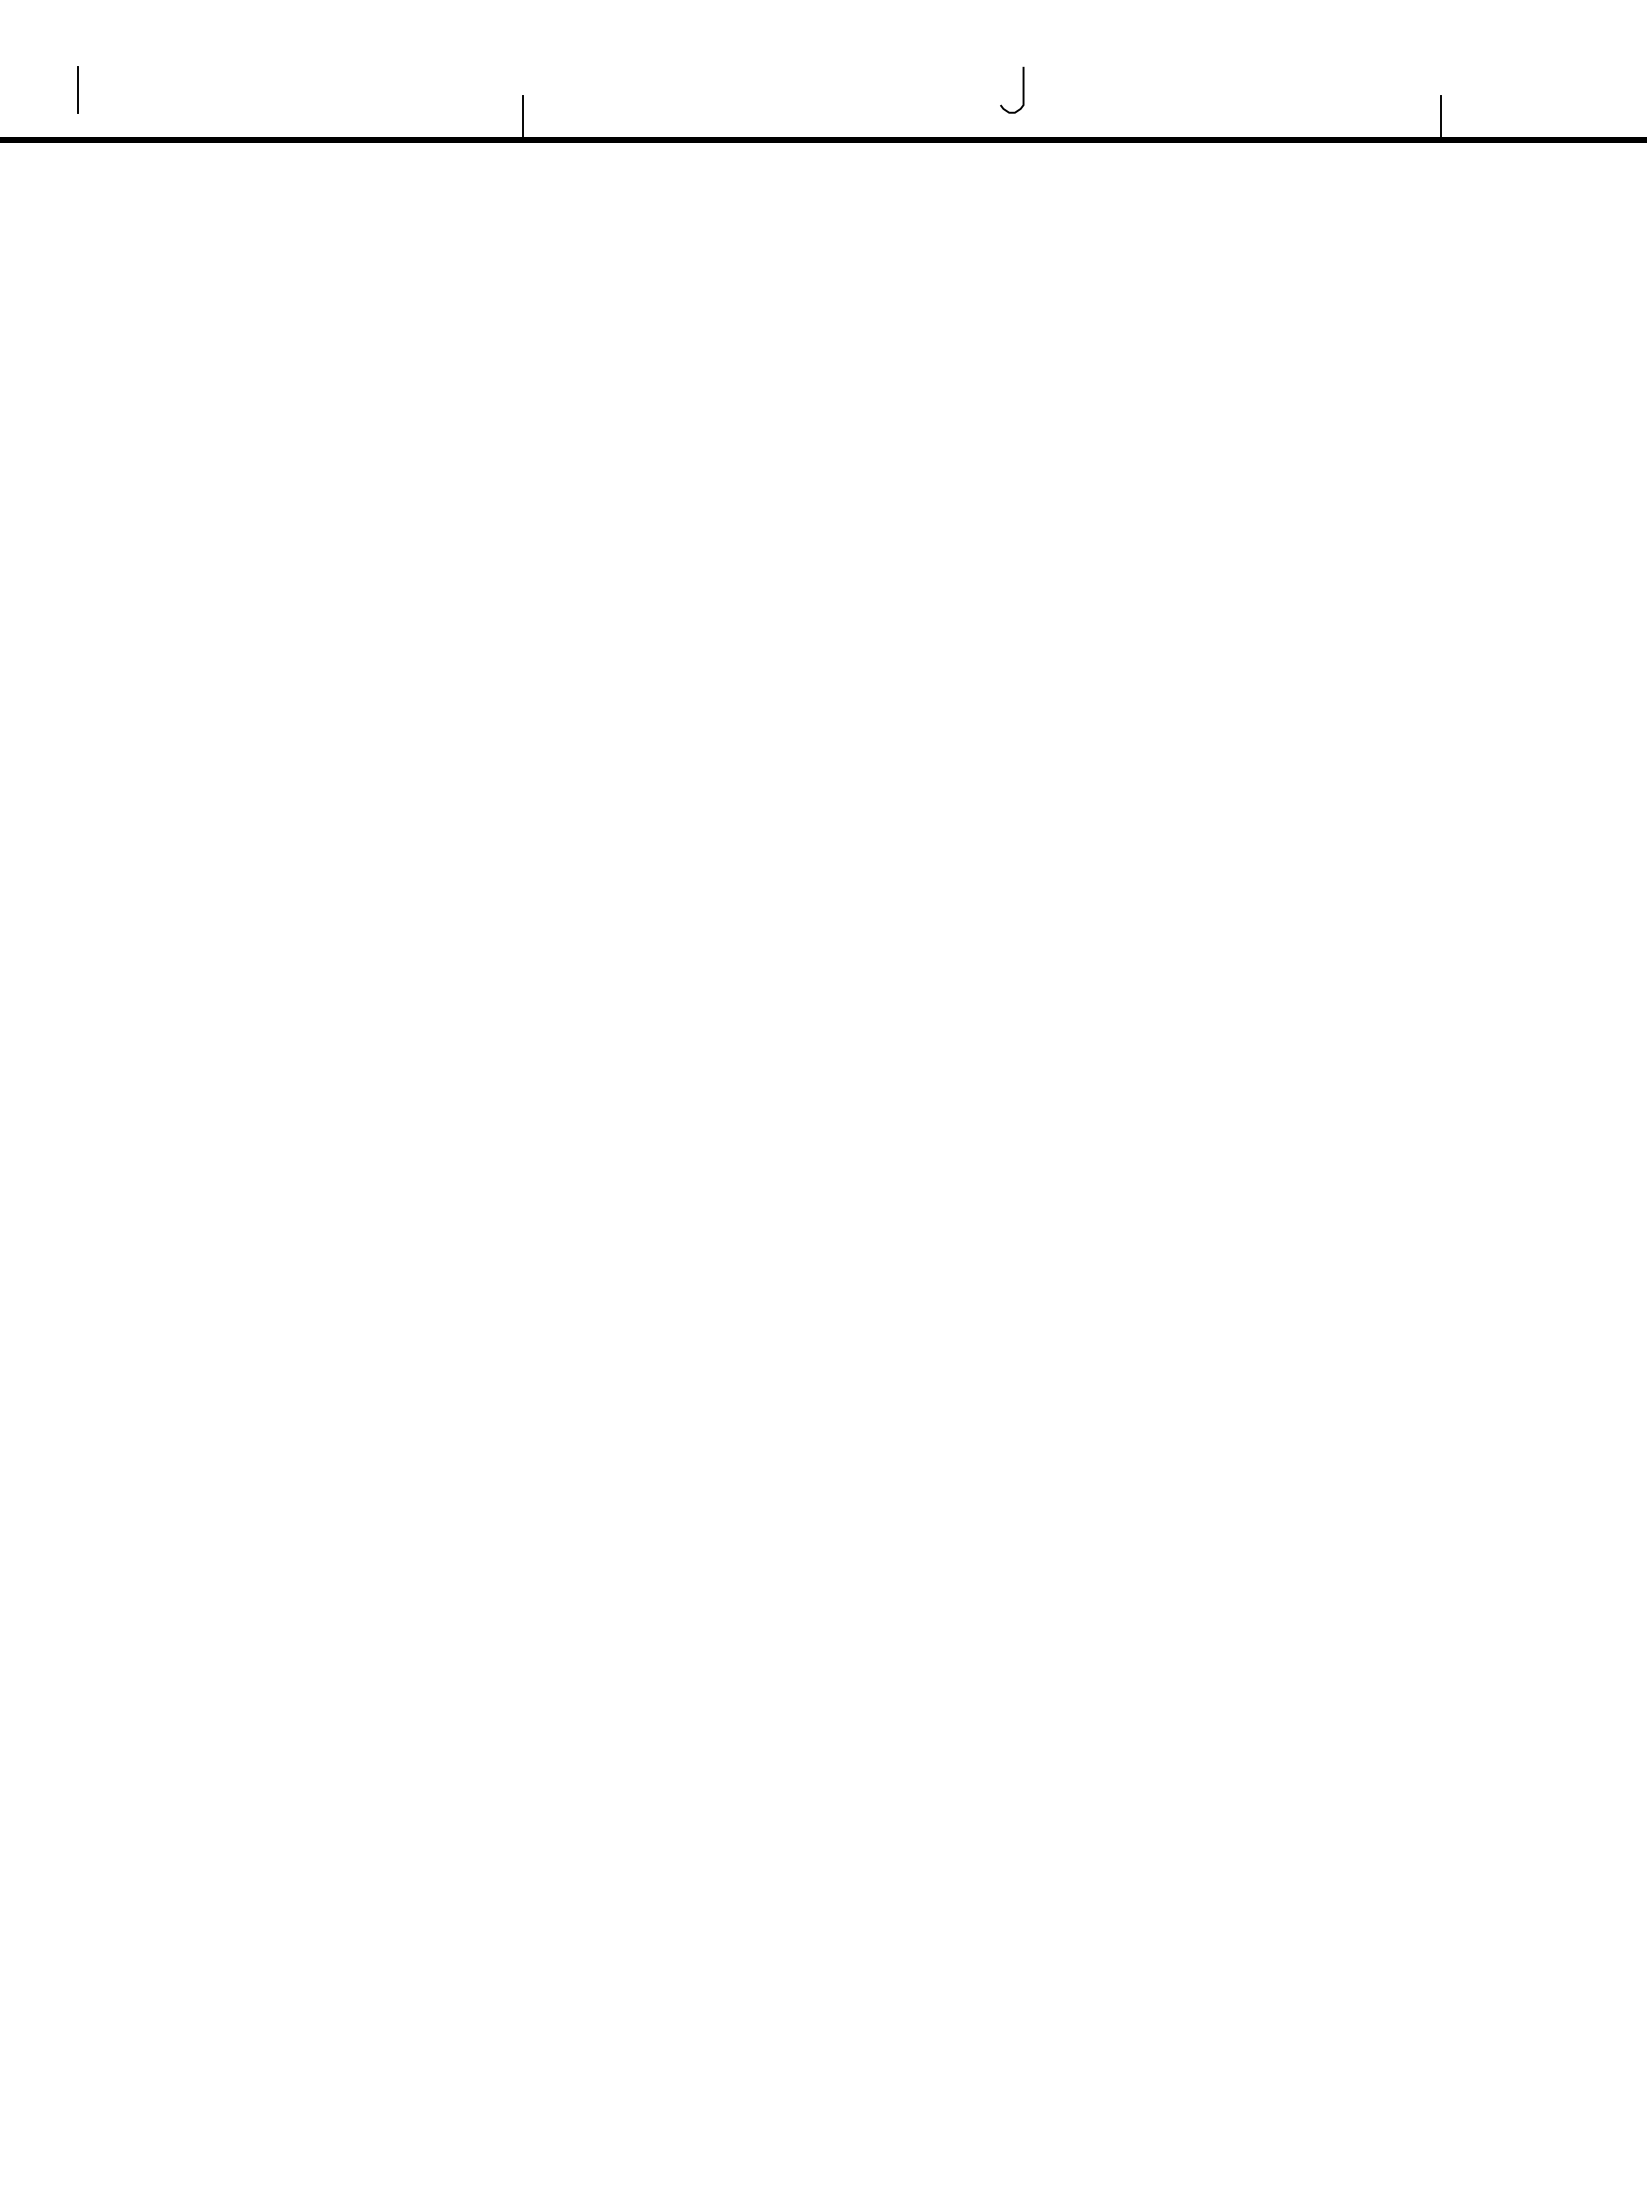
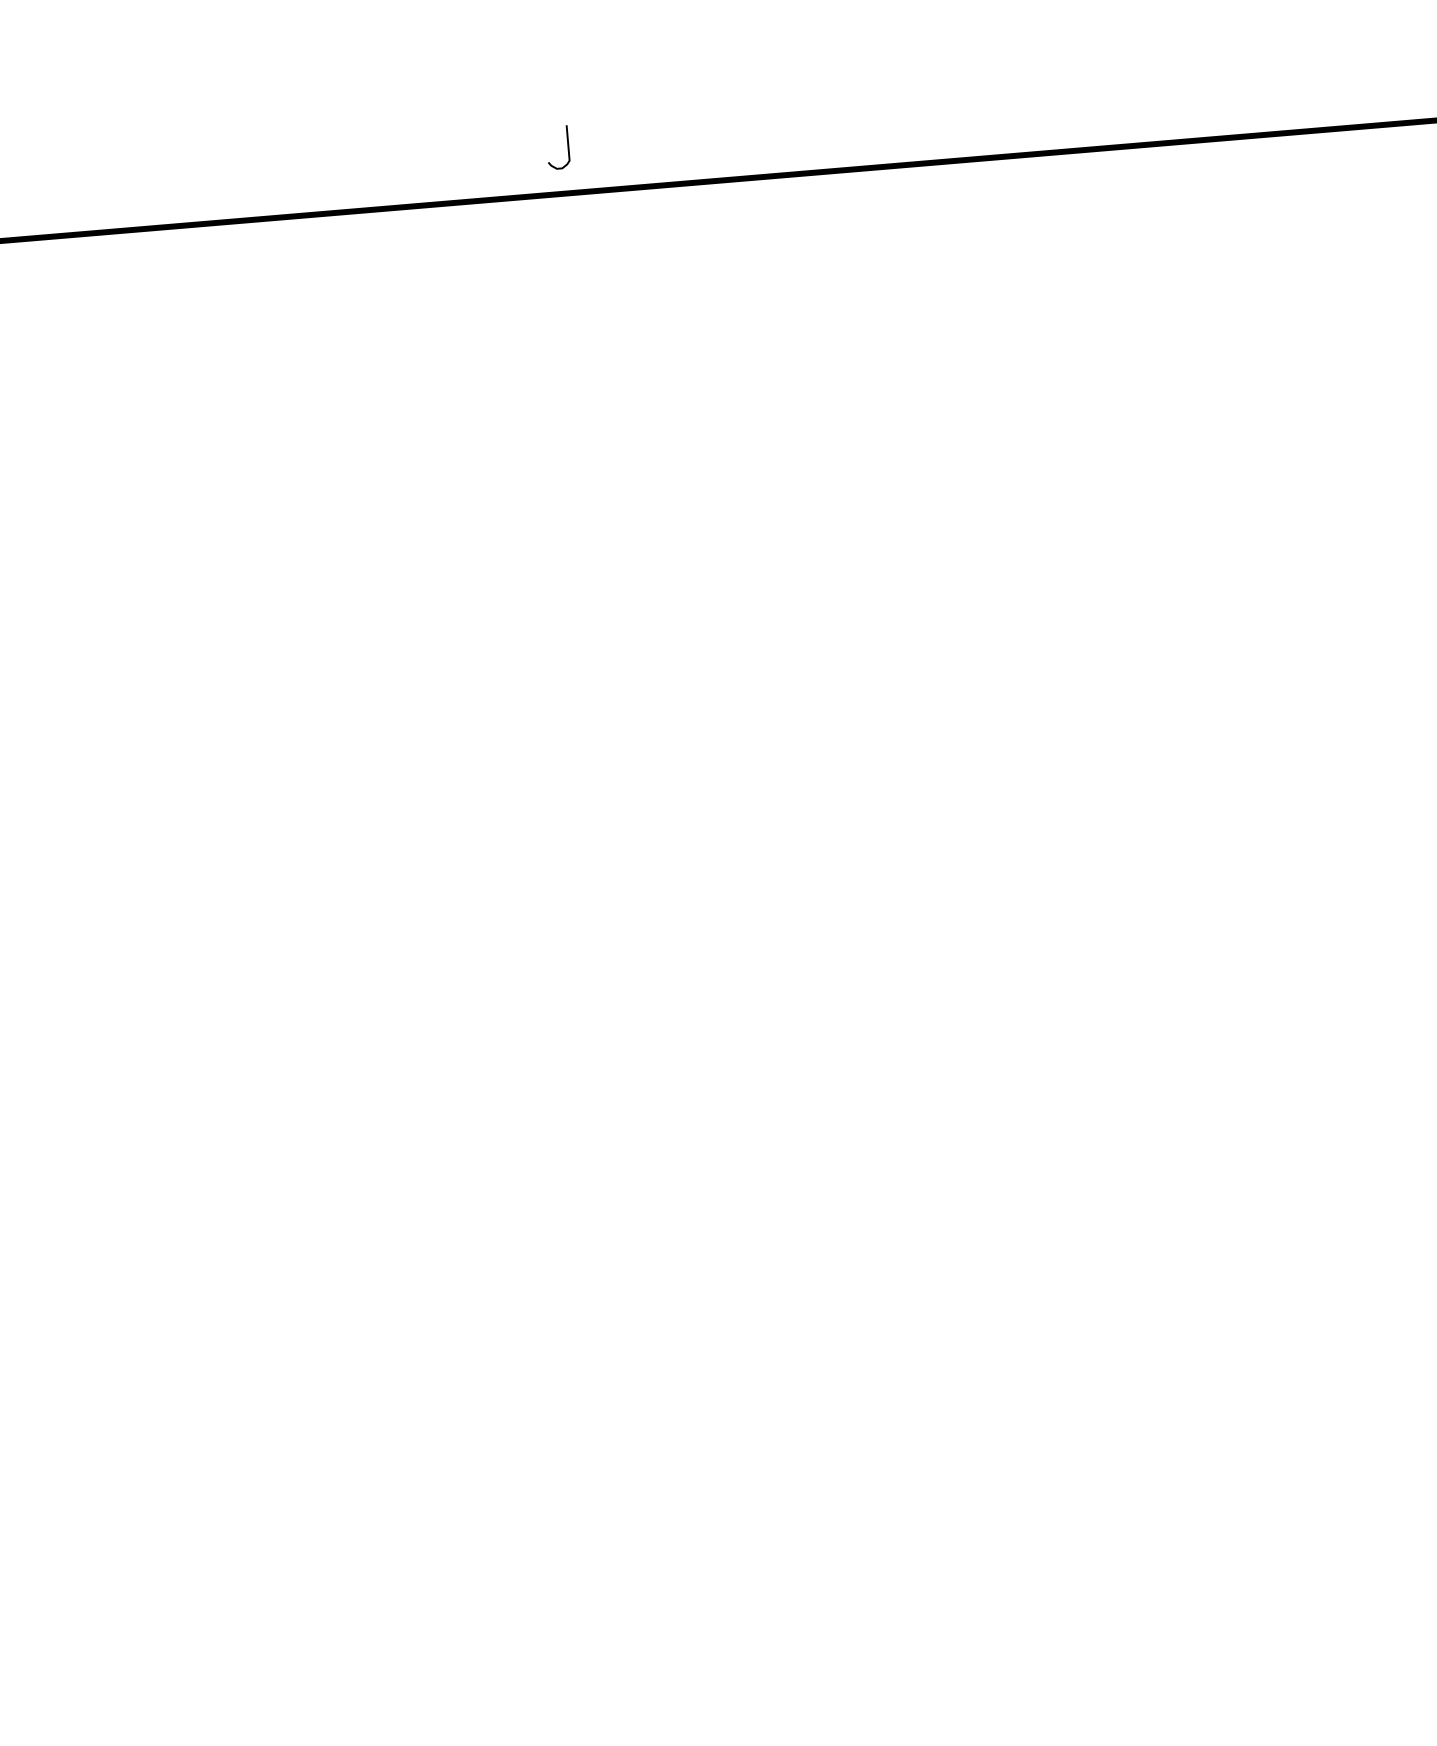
curve: (1022, 89) -> (567, 146), moved
line: (522, 118) -> (240, 200), removed
line: (1441, 118) -> (1089, 129), removed

